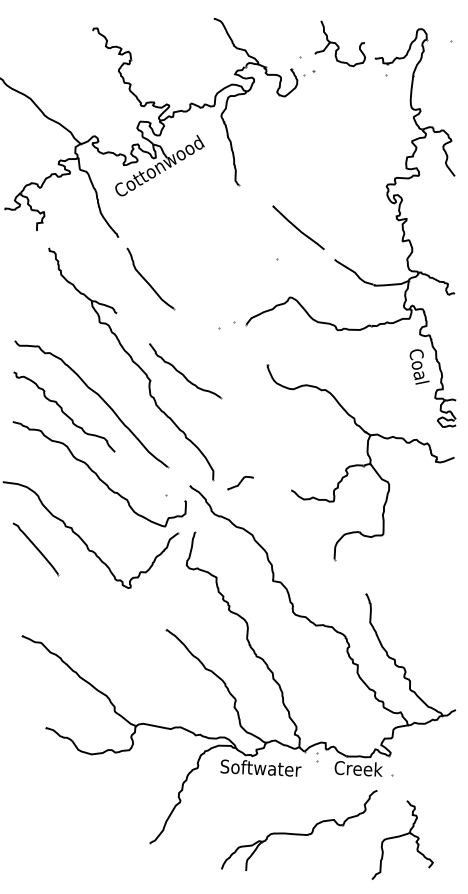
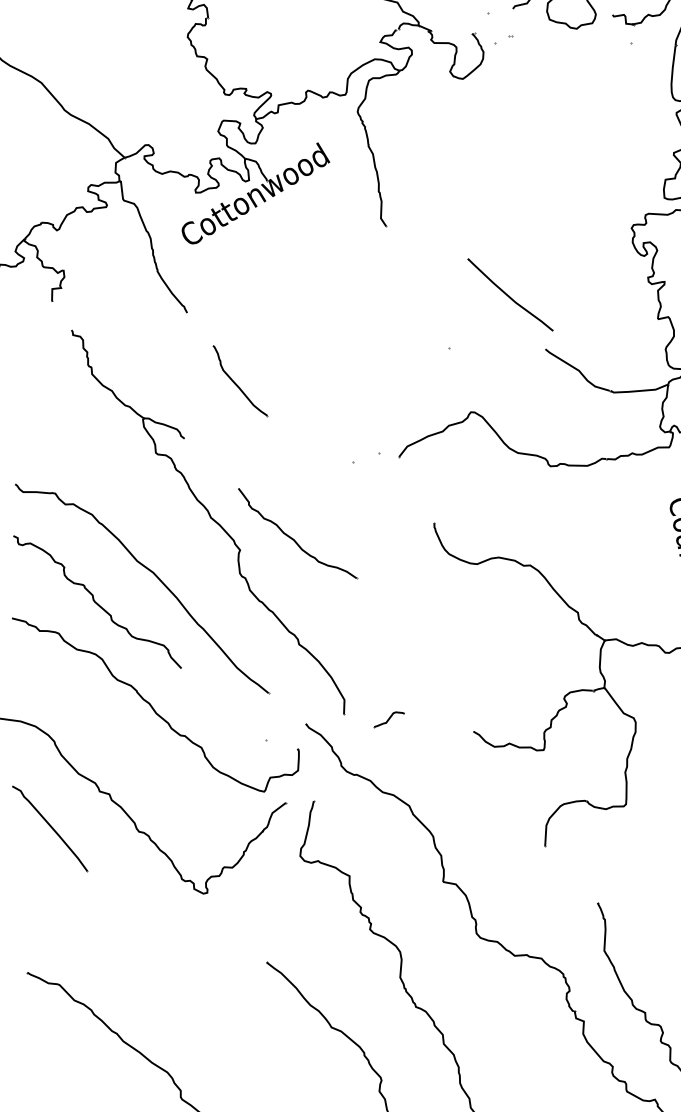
part: (298, 227) -> (510, 294), moved
part: (150, 278) -> (240, 380), size x0.7
part: (240, 482) -> (389, 718), size x0.7

